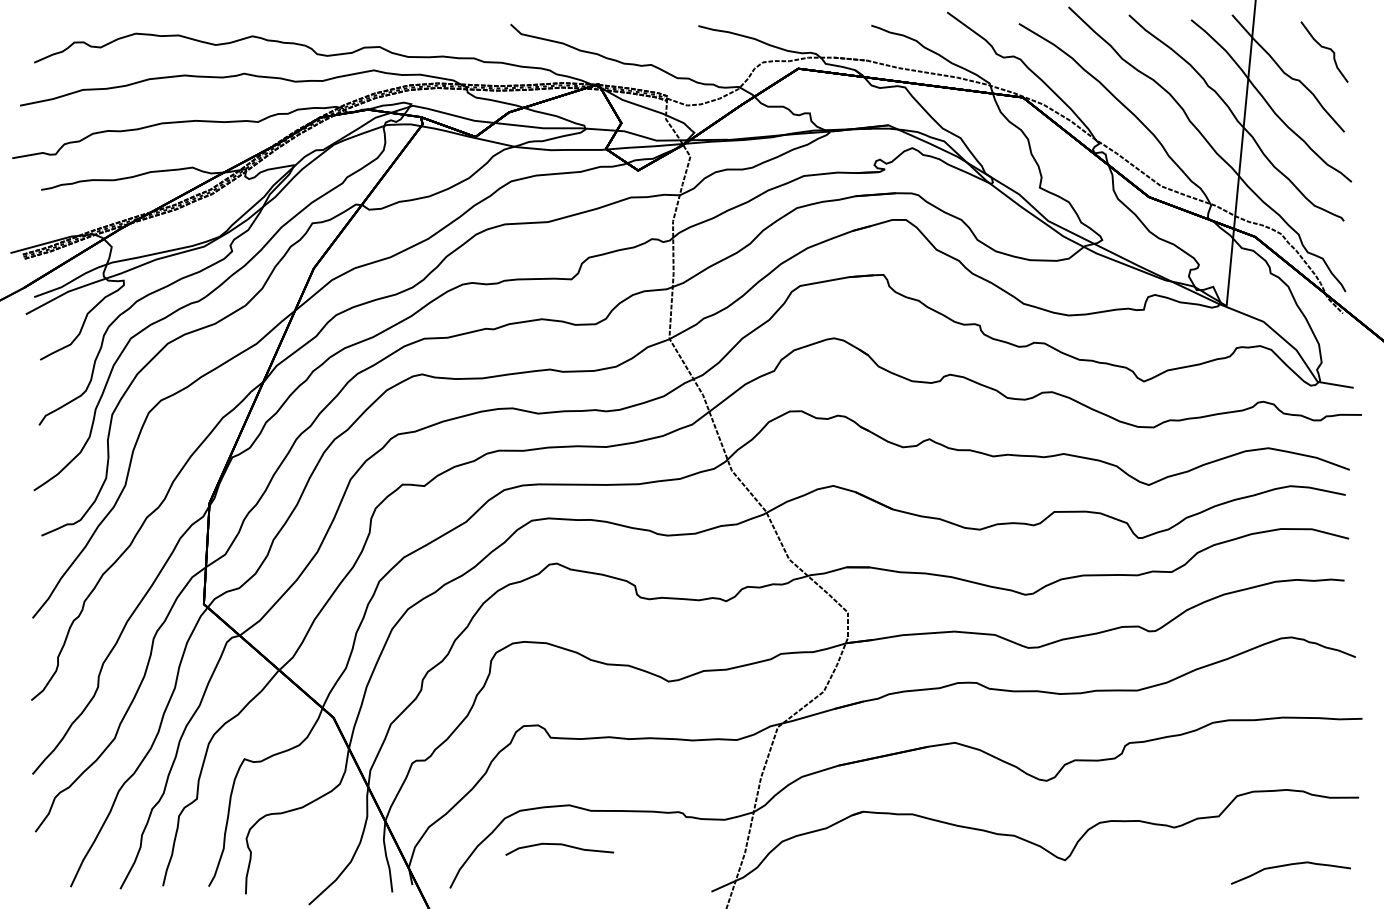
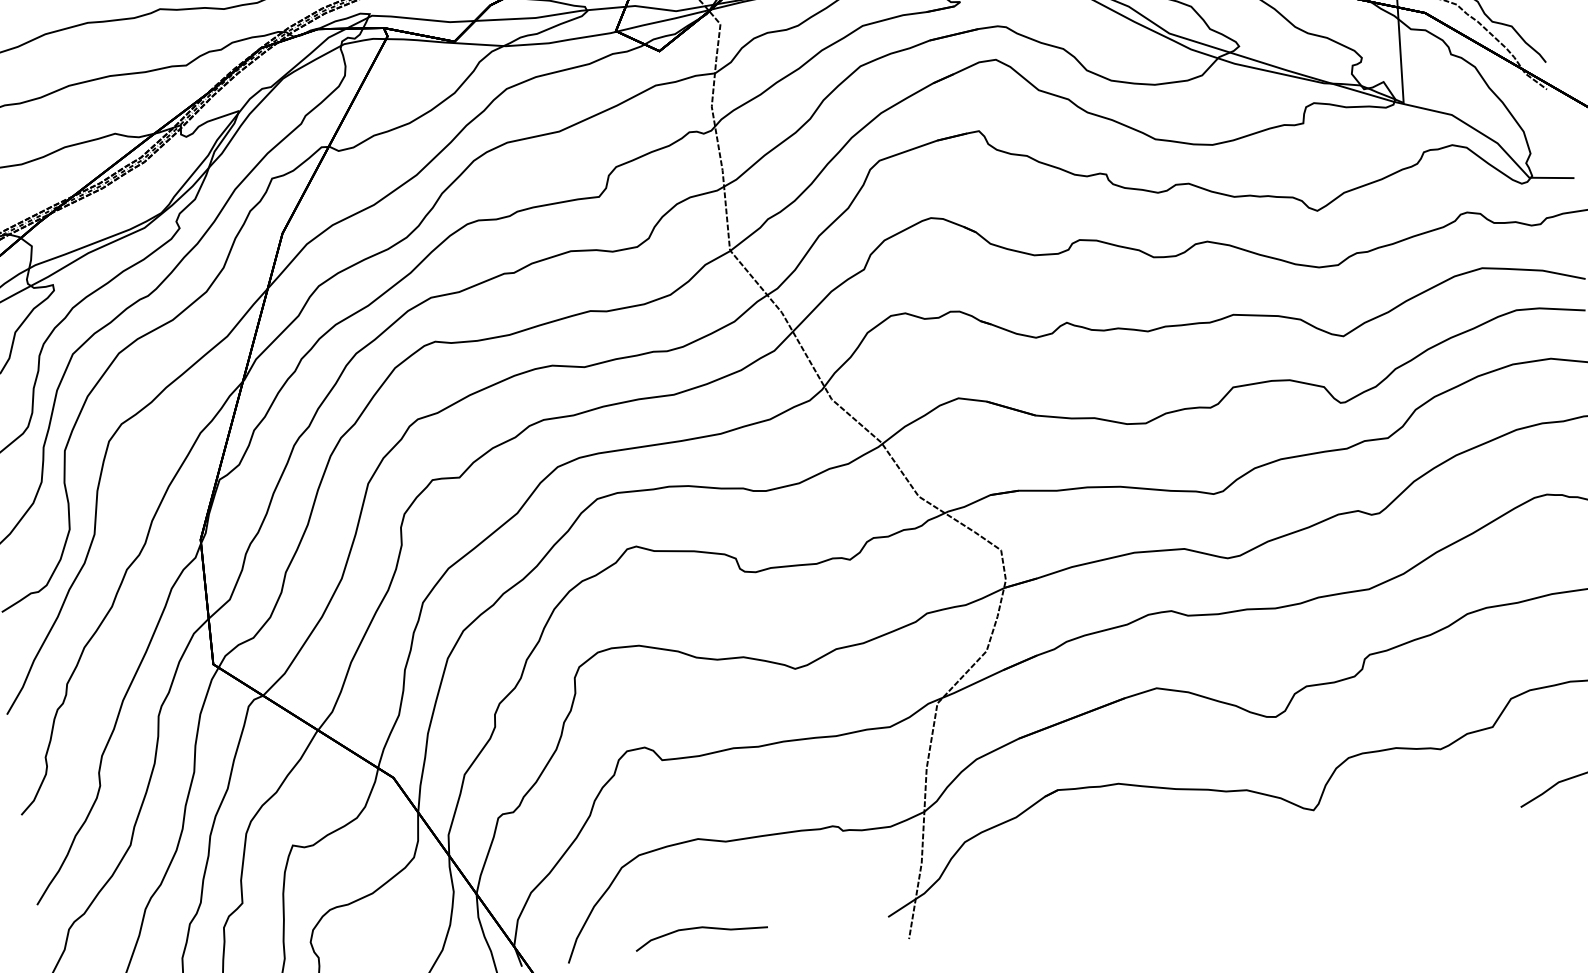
curve: (559, 845) -> (700, 929), moved

